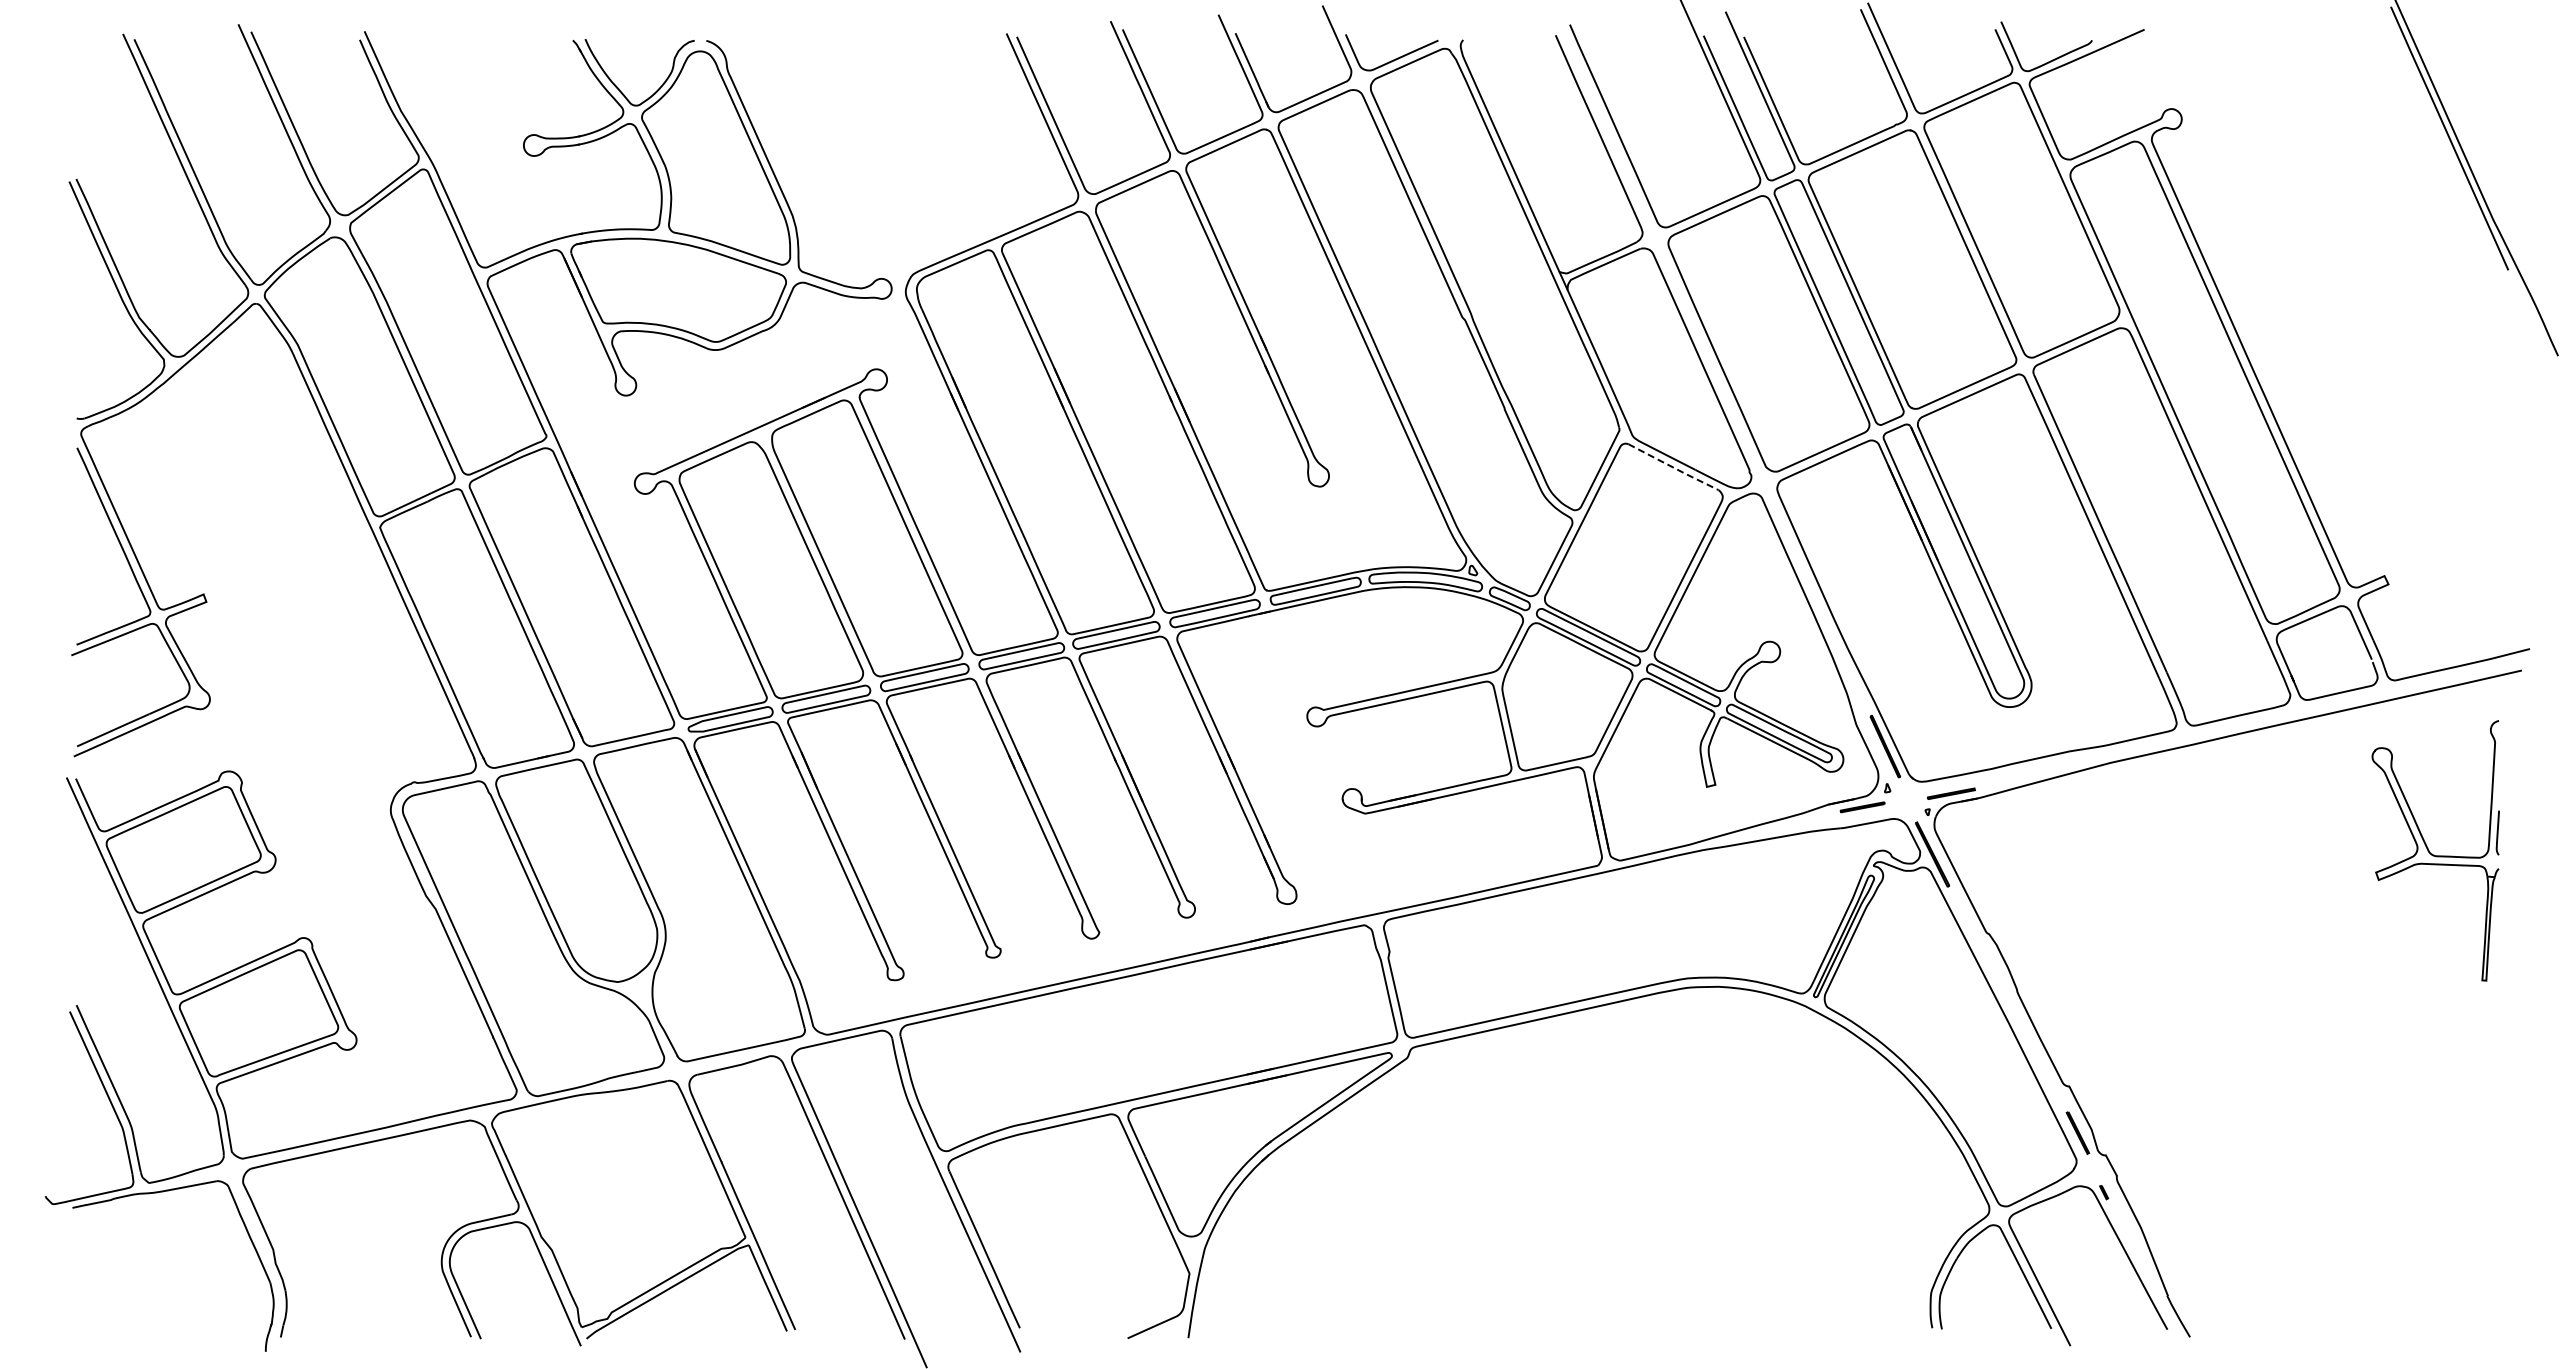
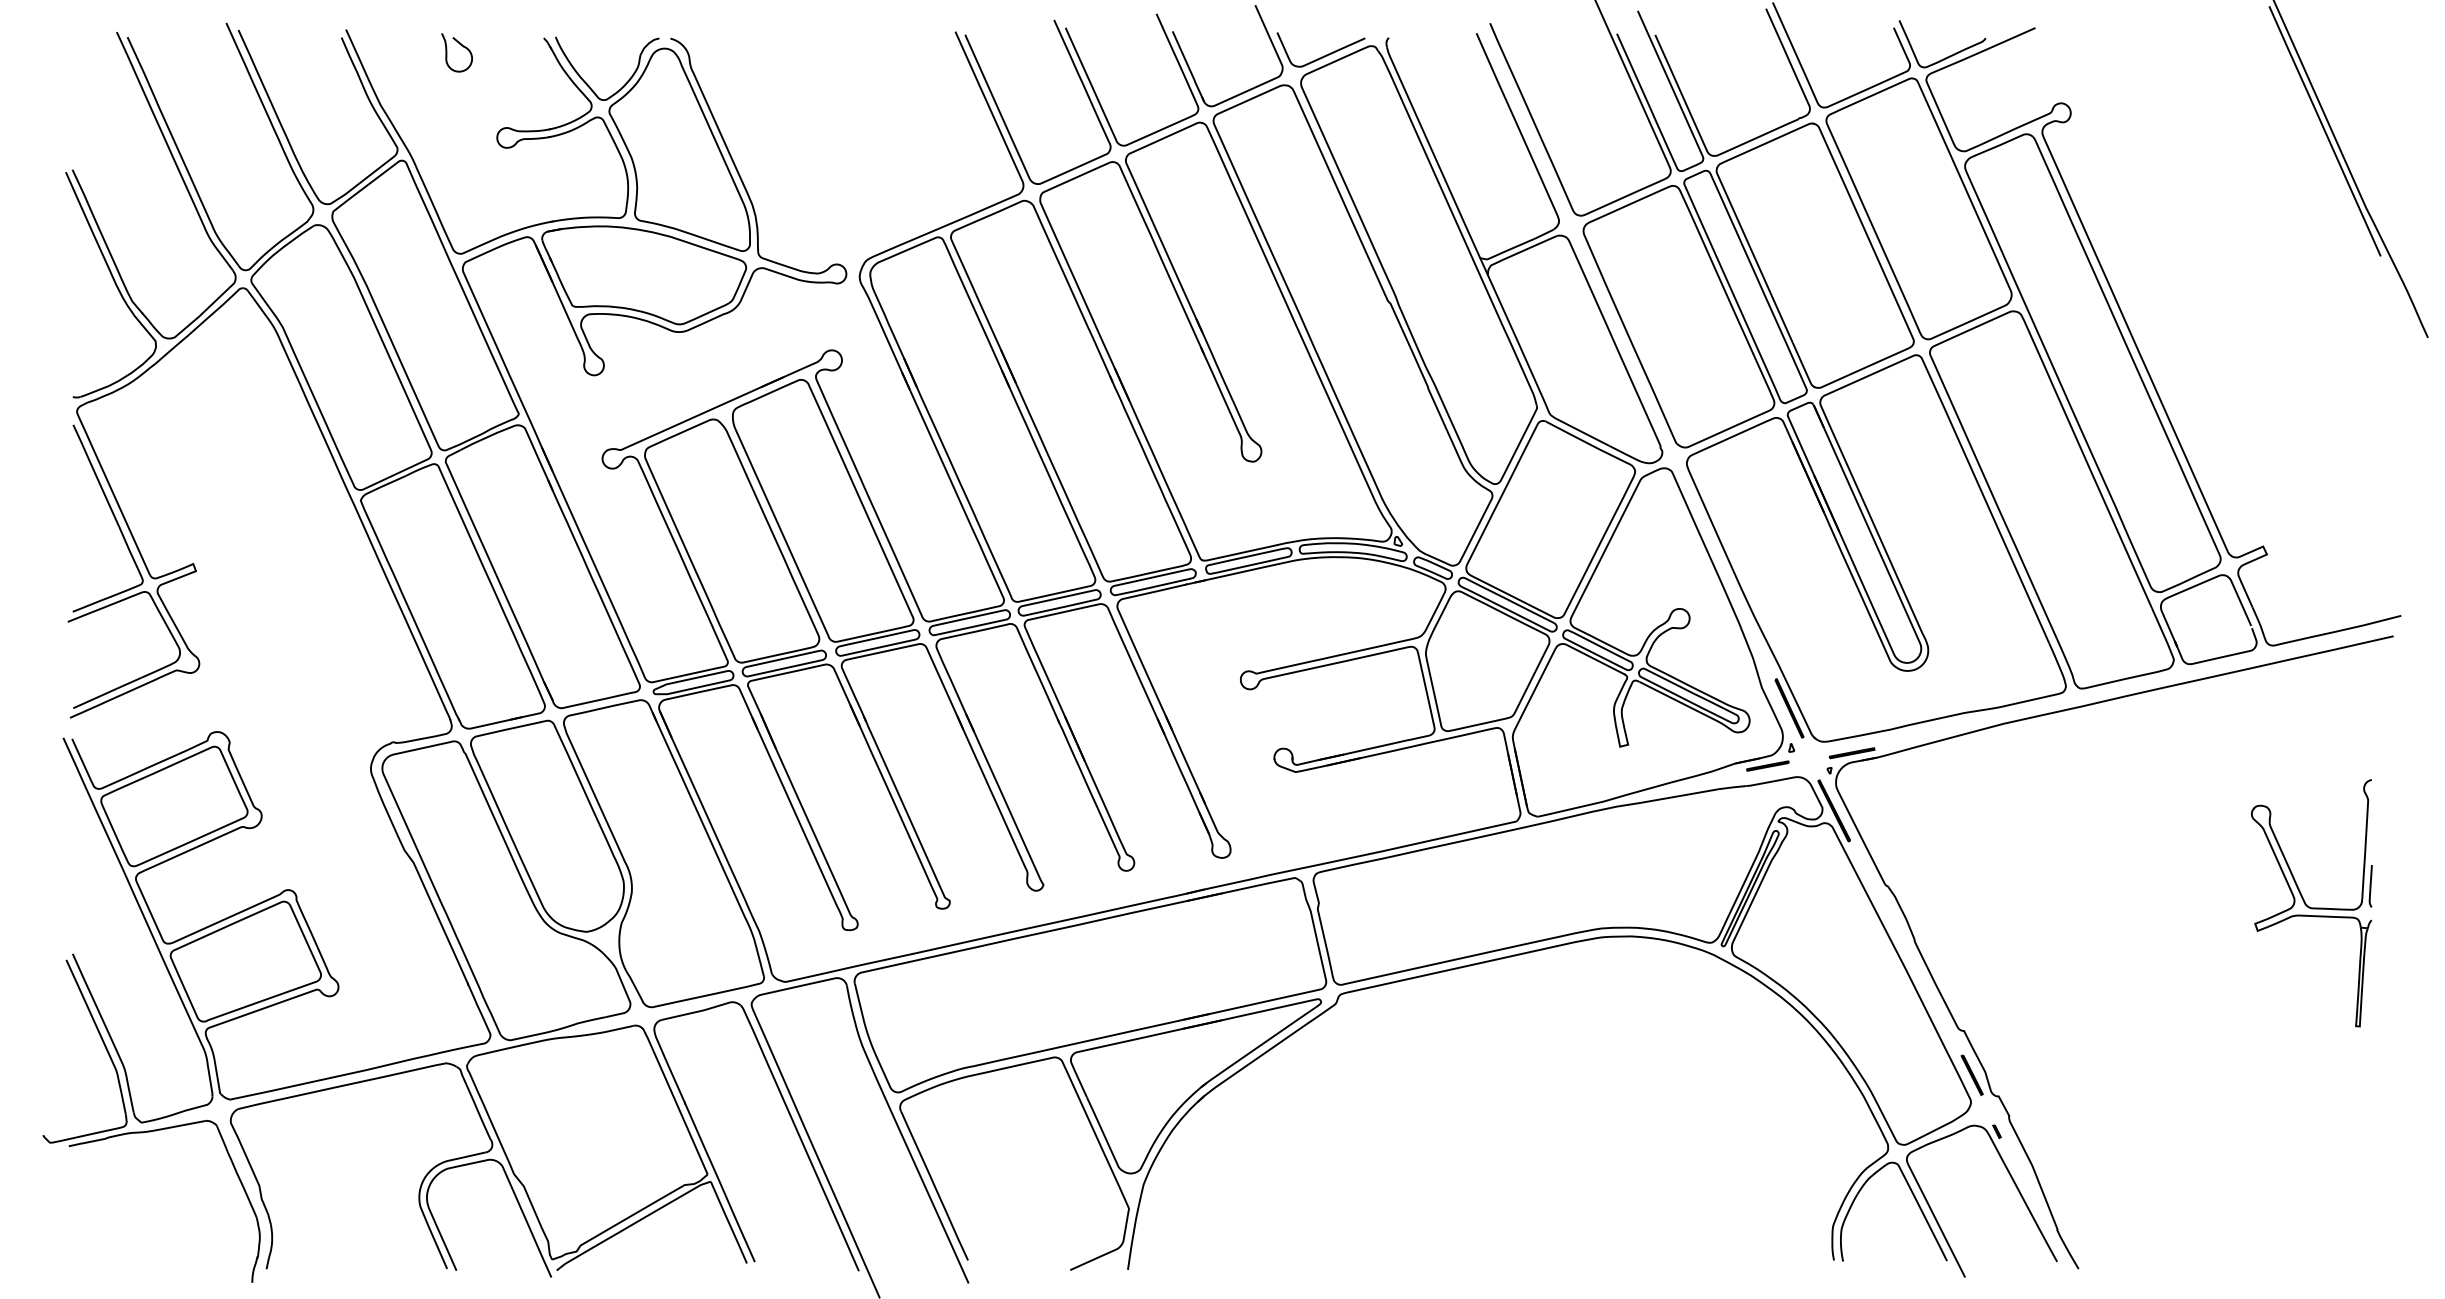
curve: (487, 49) -> (462, 46), added
line: (1673, 467) -> (1588, 443), dashed -> solid
part: (2435, 850) -> (2311, 902), moved

